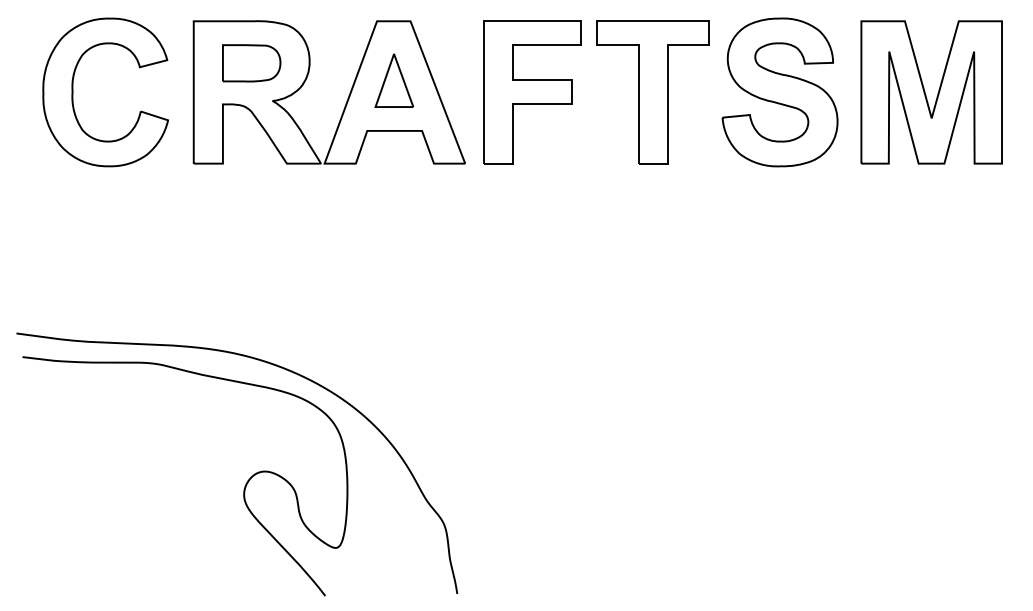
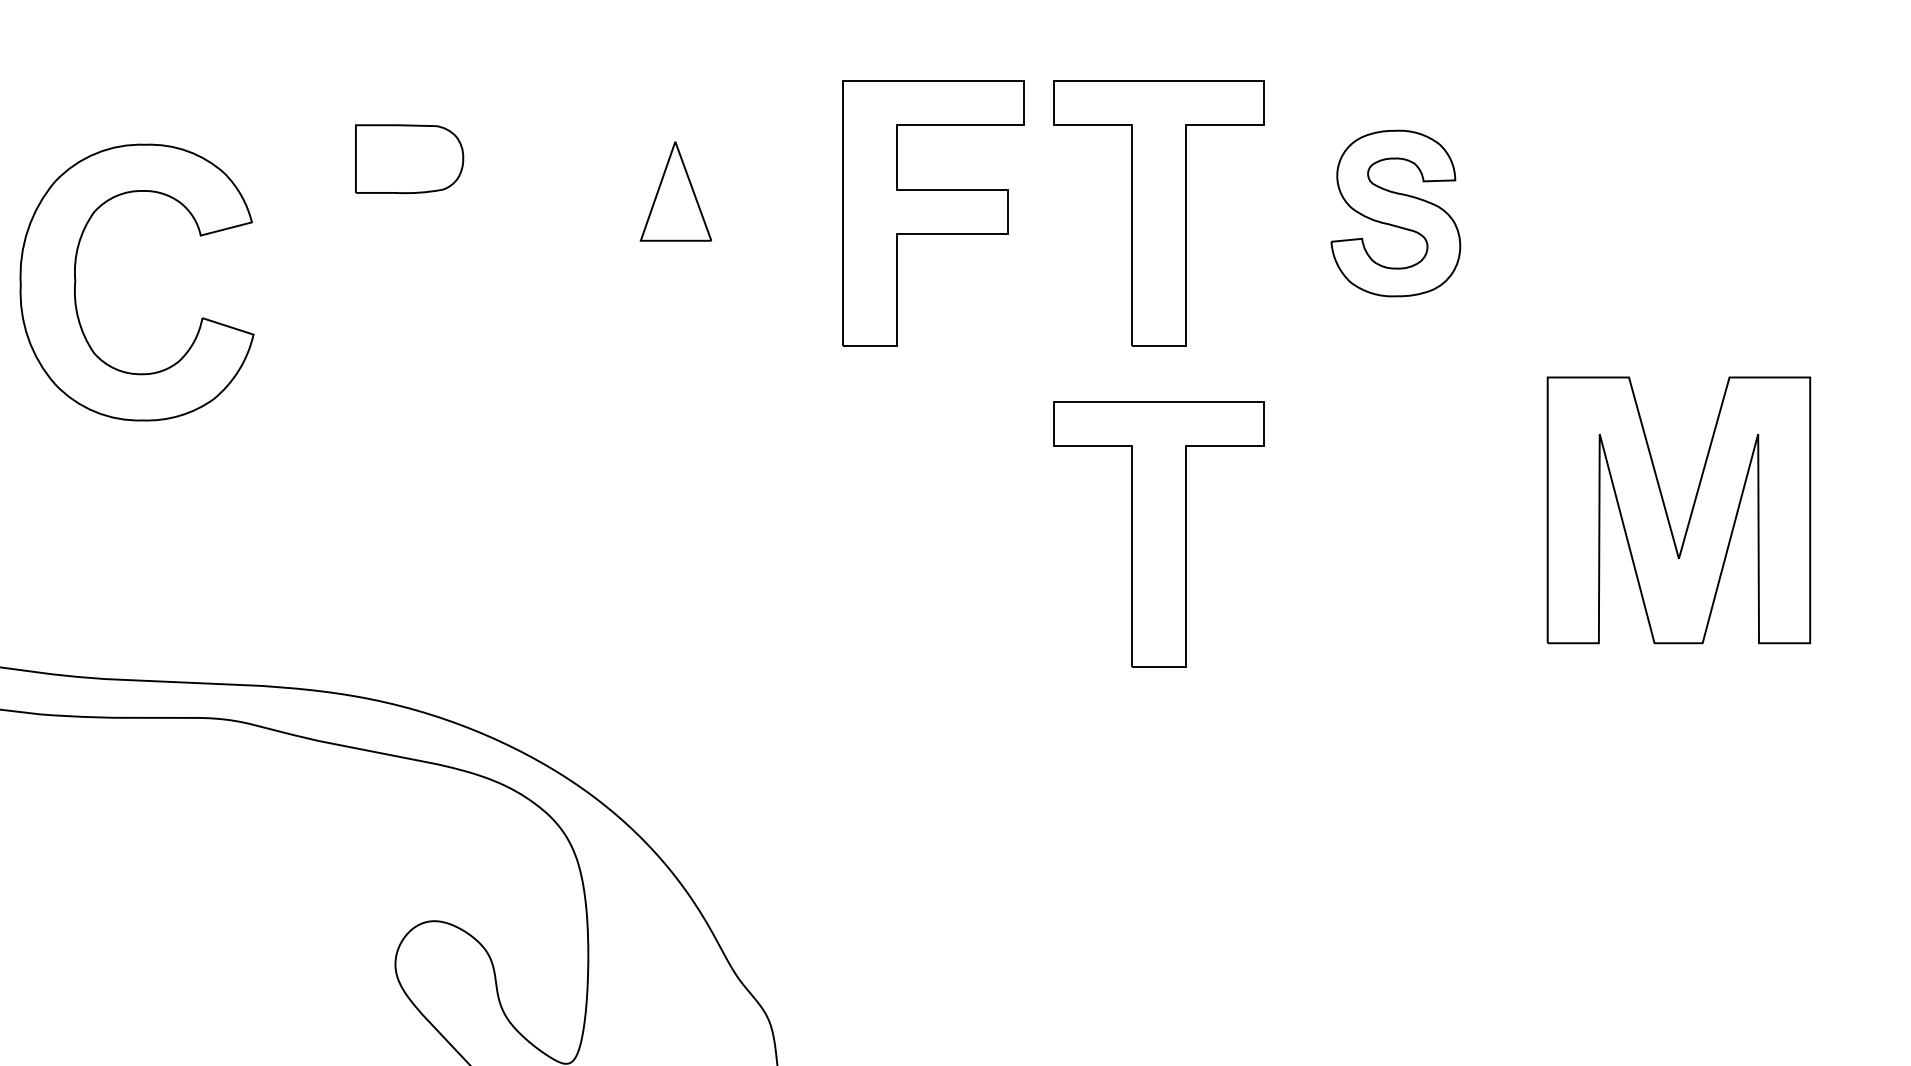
part: (73, 92) -> (76, 282), moved
part: (779, 92) -> (1394, 213), size x0.6
part: (931, 92) -> (1678, 510), moved
part: (346, 100) -> (586, 228), removed
part: (652, 264) -> (1157, 534), added

